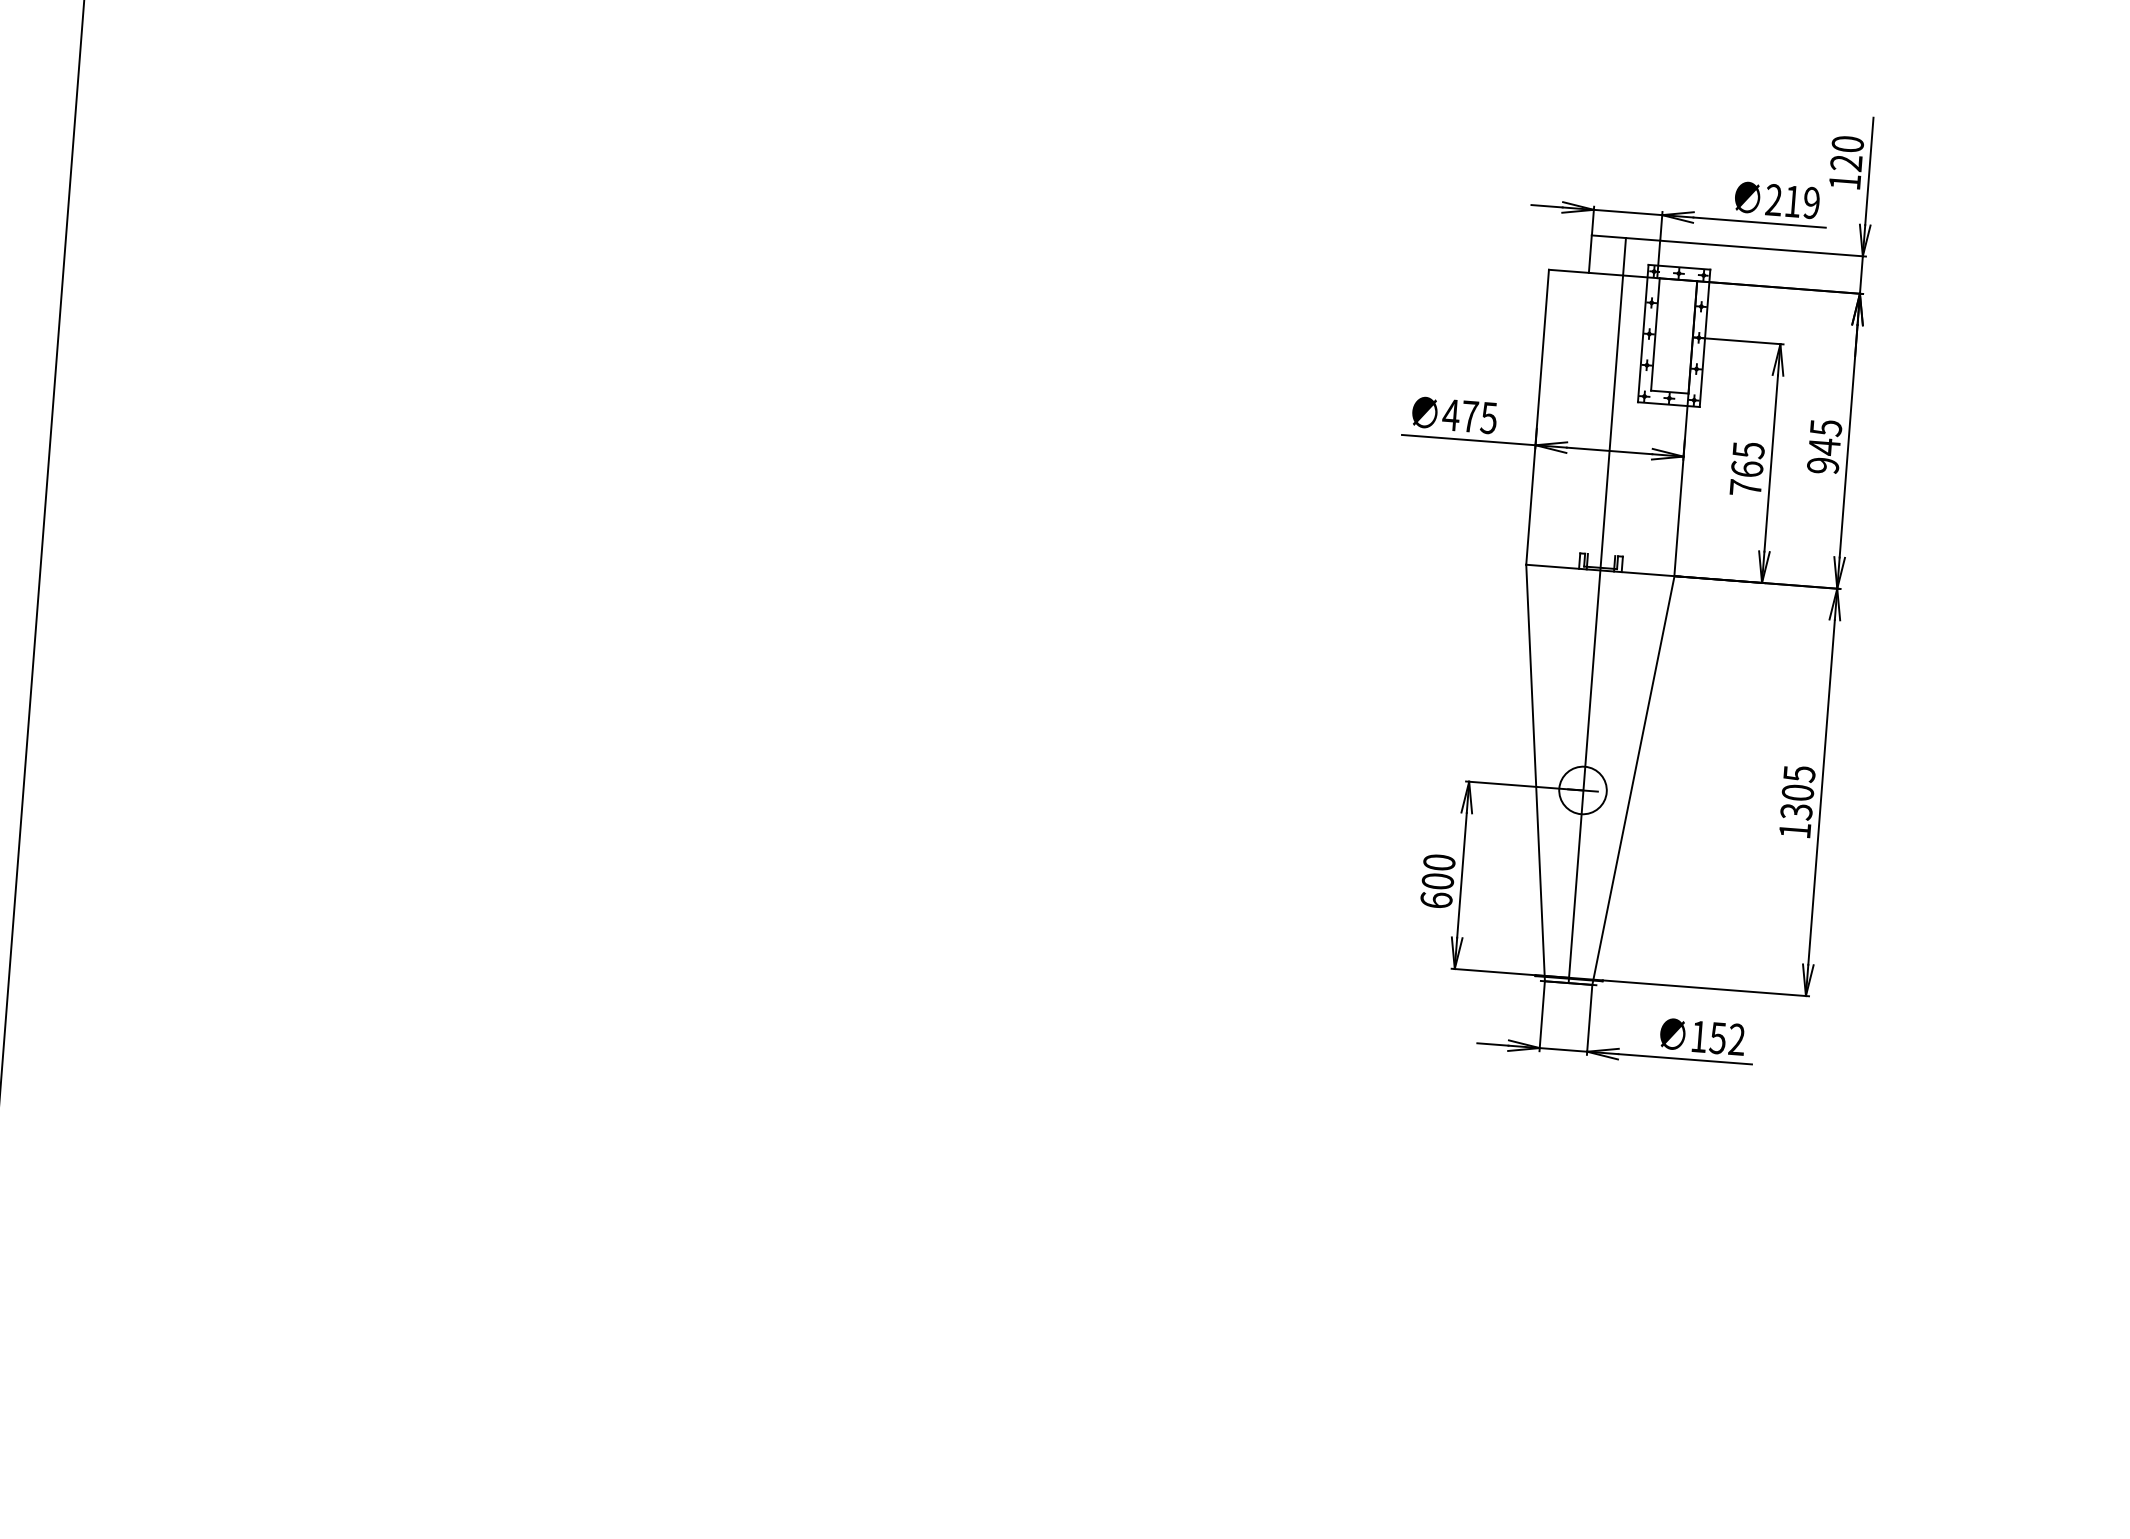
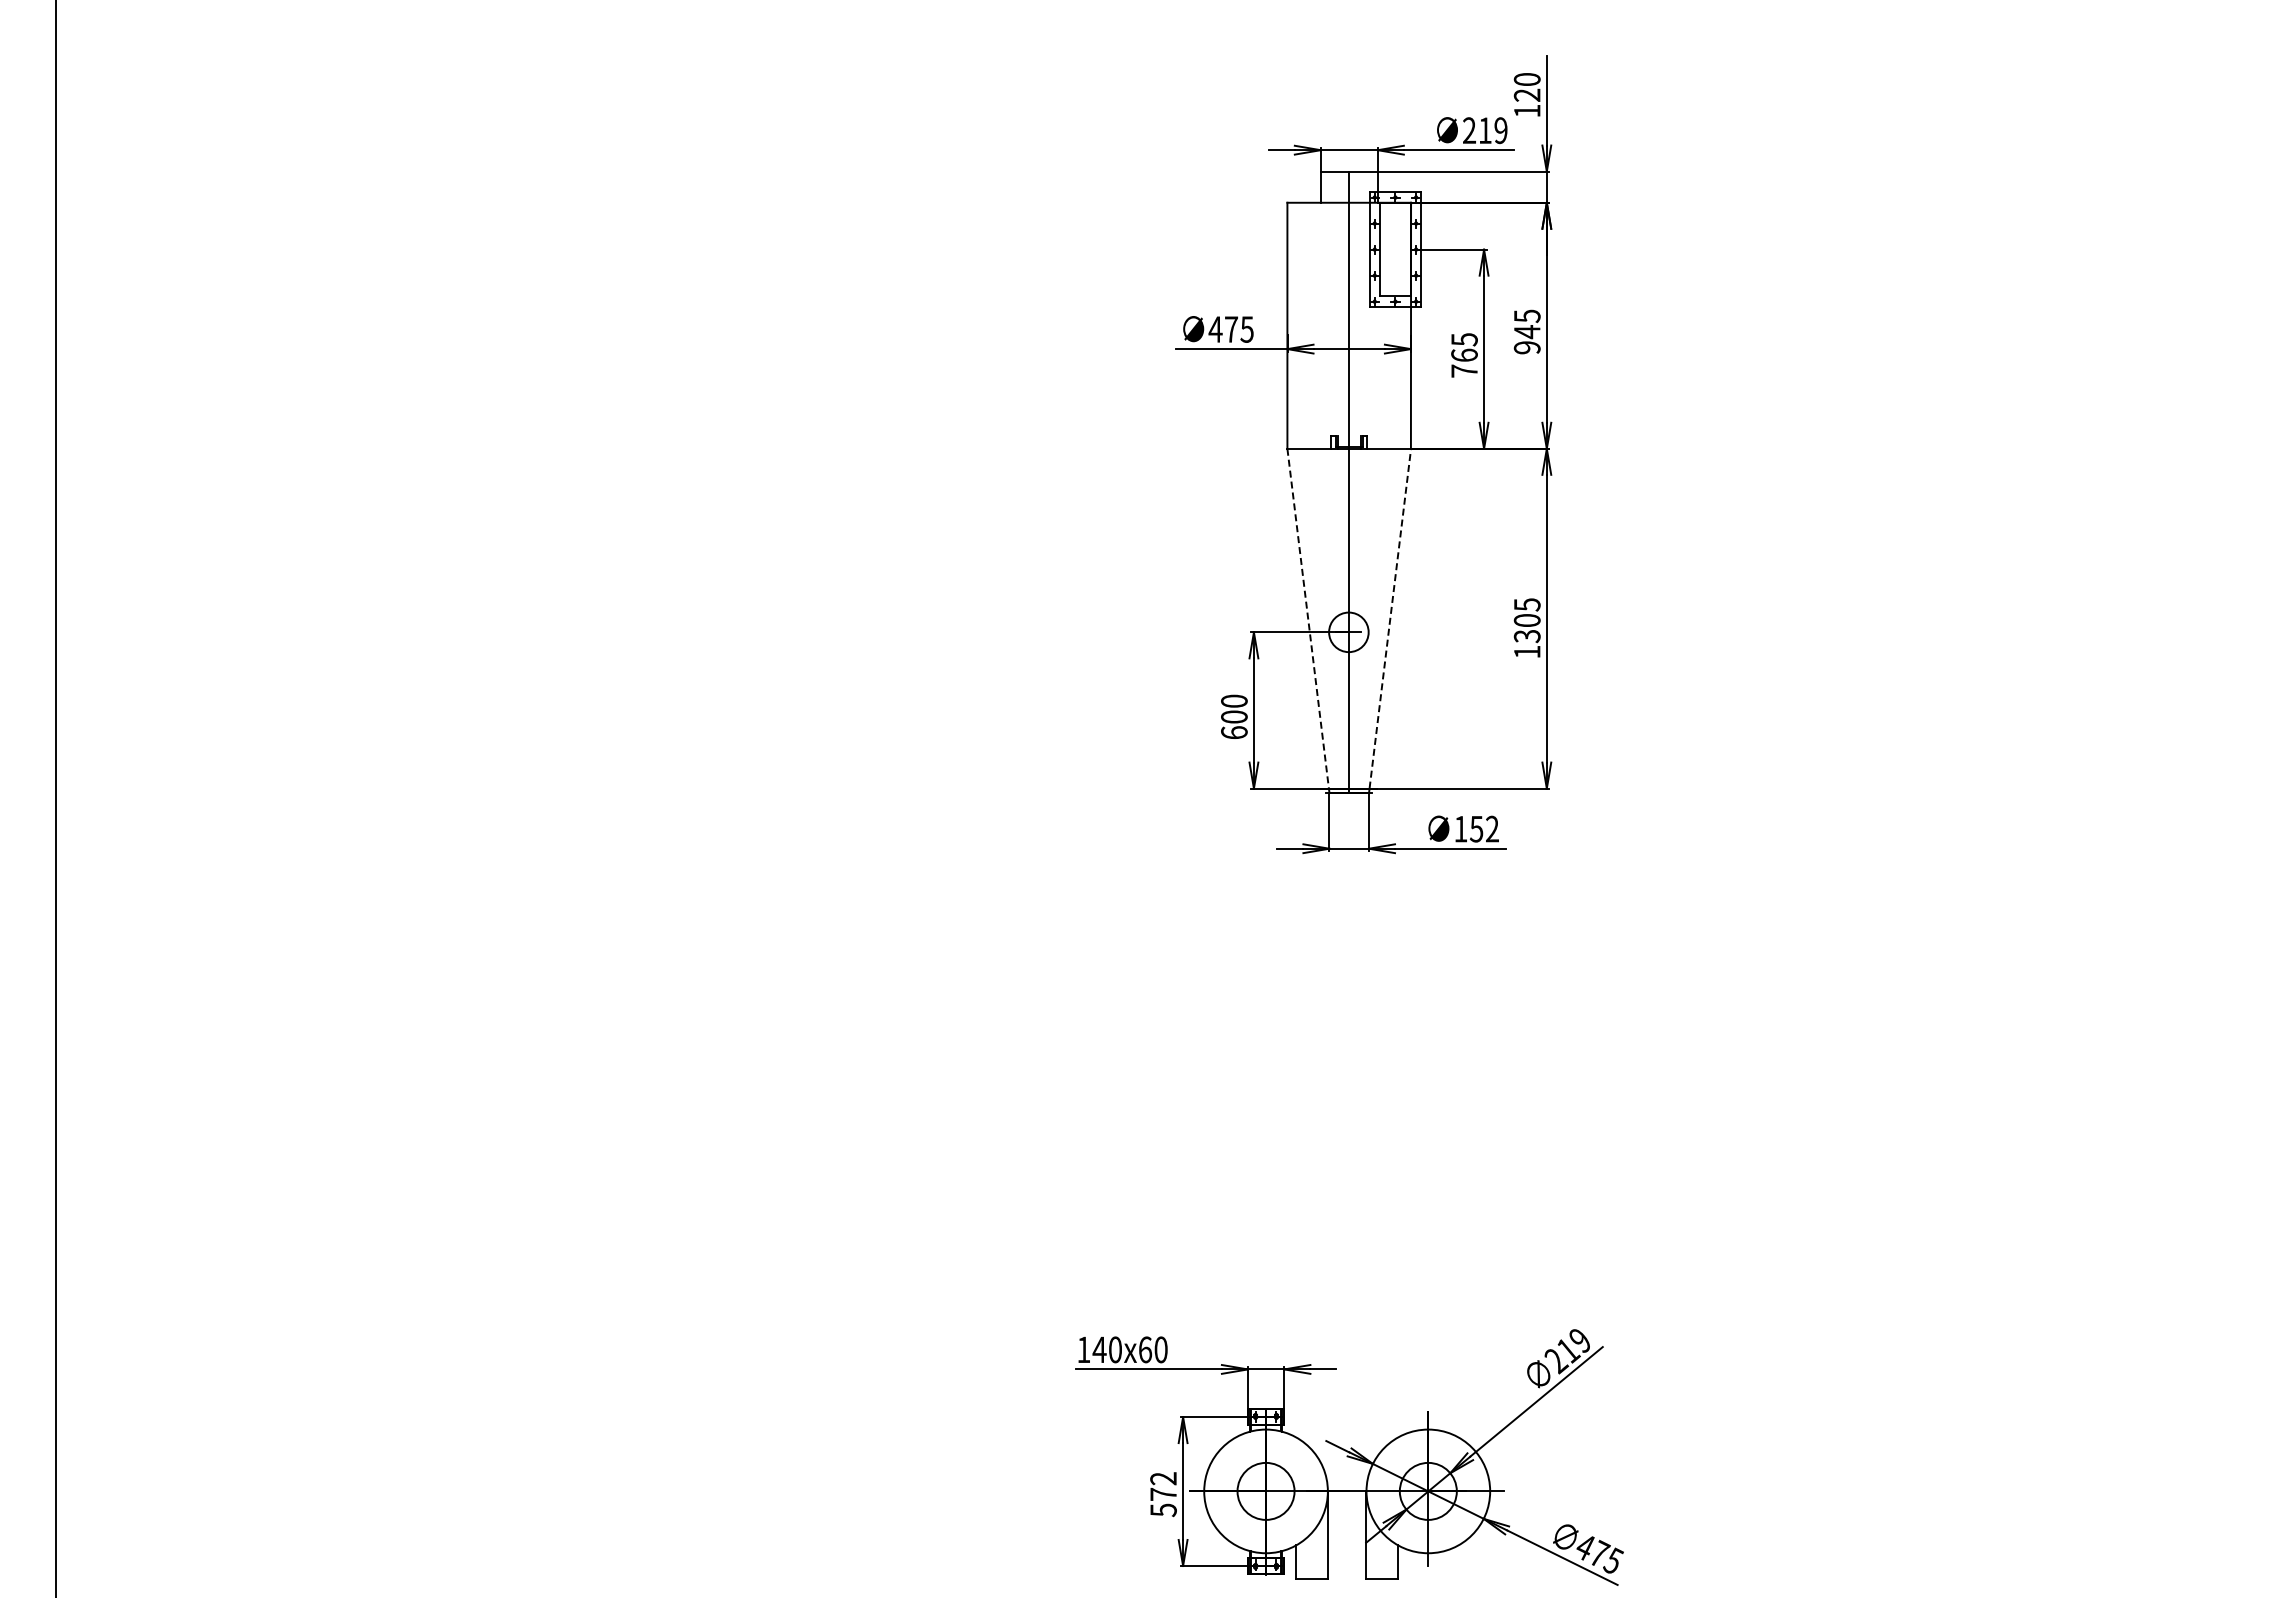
line: (1535, 771) -> (1308, 619), solid -> dashed
line: (1634, 777) -> (1390, 618), solid -> dashed

